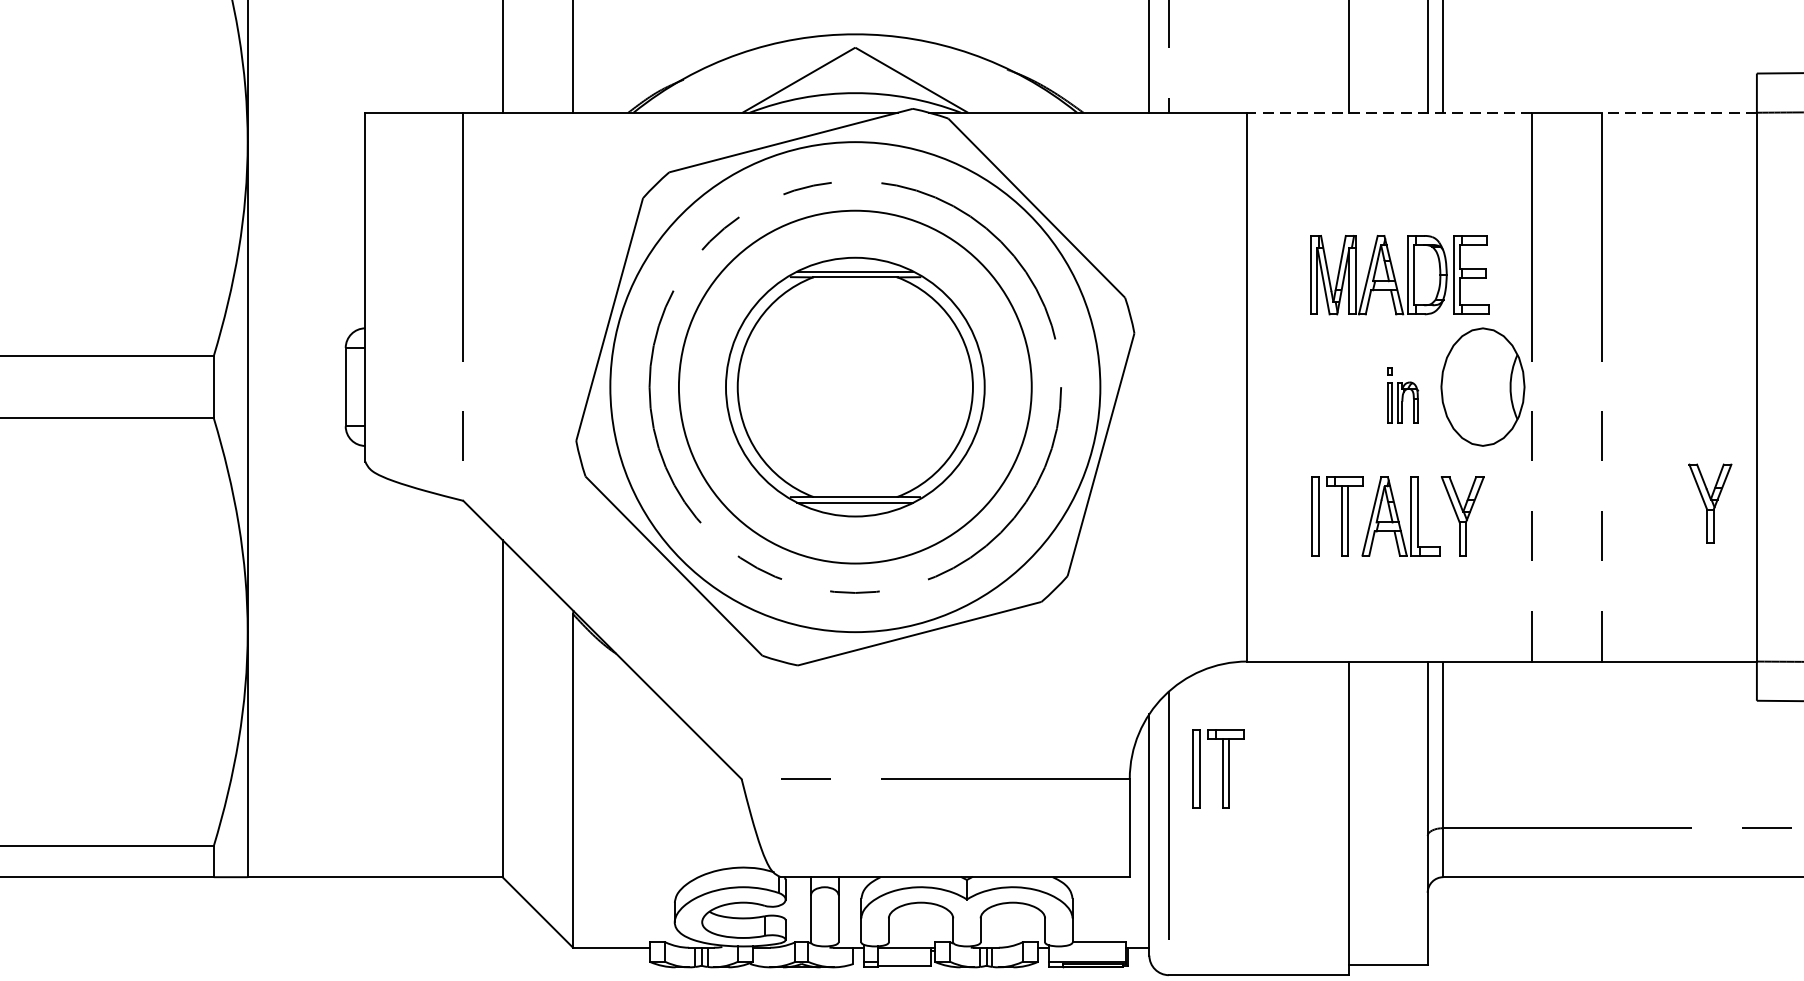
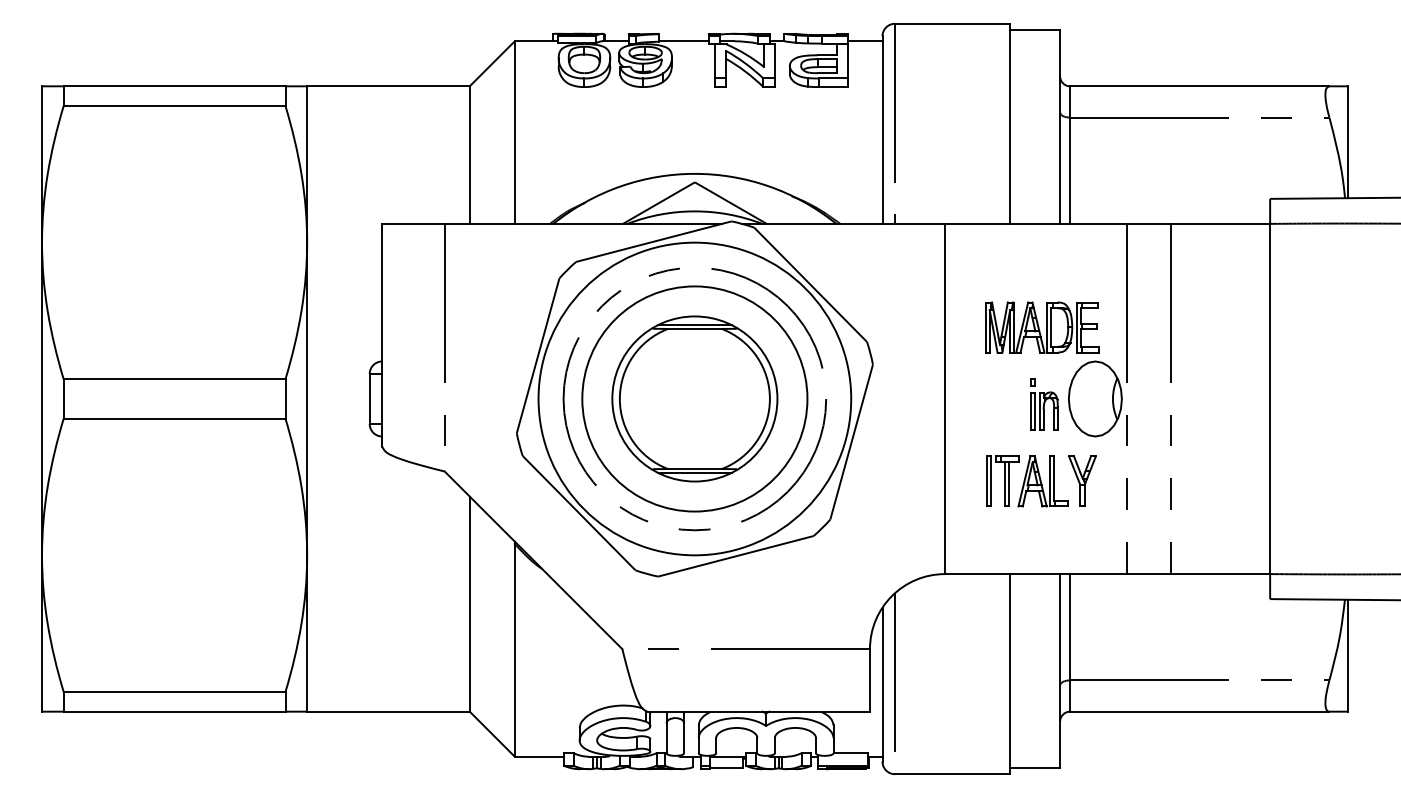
line: (1389, 112) -> (1035, 223), dashed -> solid
line: (1679, 112) -> (1220, 223), dashed -> solid
part: (1403, 395) -> (1044, 404), size x1.43
part: (1710, 502) -> (1240, 472), removed
part: (1218, 767) -> (926, 641), removed

